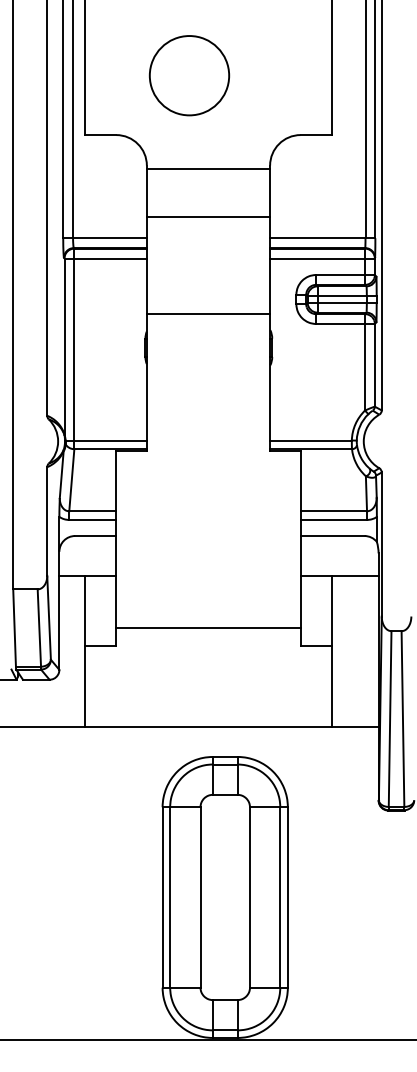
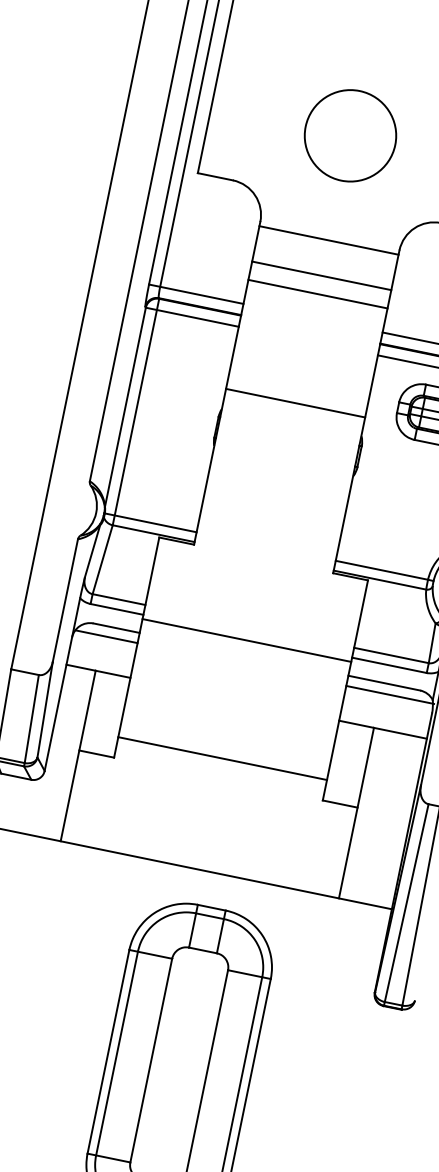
circle: (189, 75) -> (350, 135), moved
line: (208, 200) -> (321, 275), added
line: (208, 523) -> (246, 640), added
line: (88, 545) -> (106, 637), added
line: (339, 545) -> (389, 695), added

